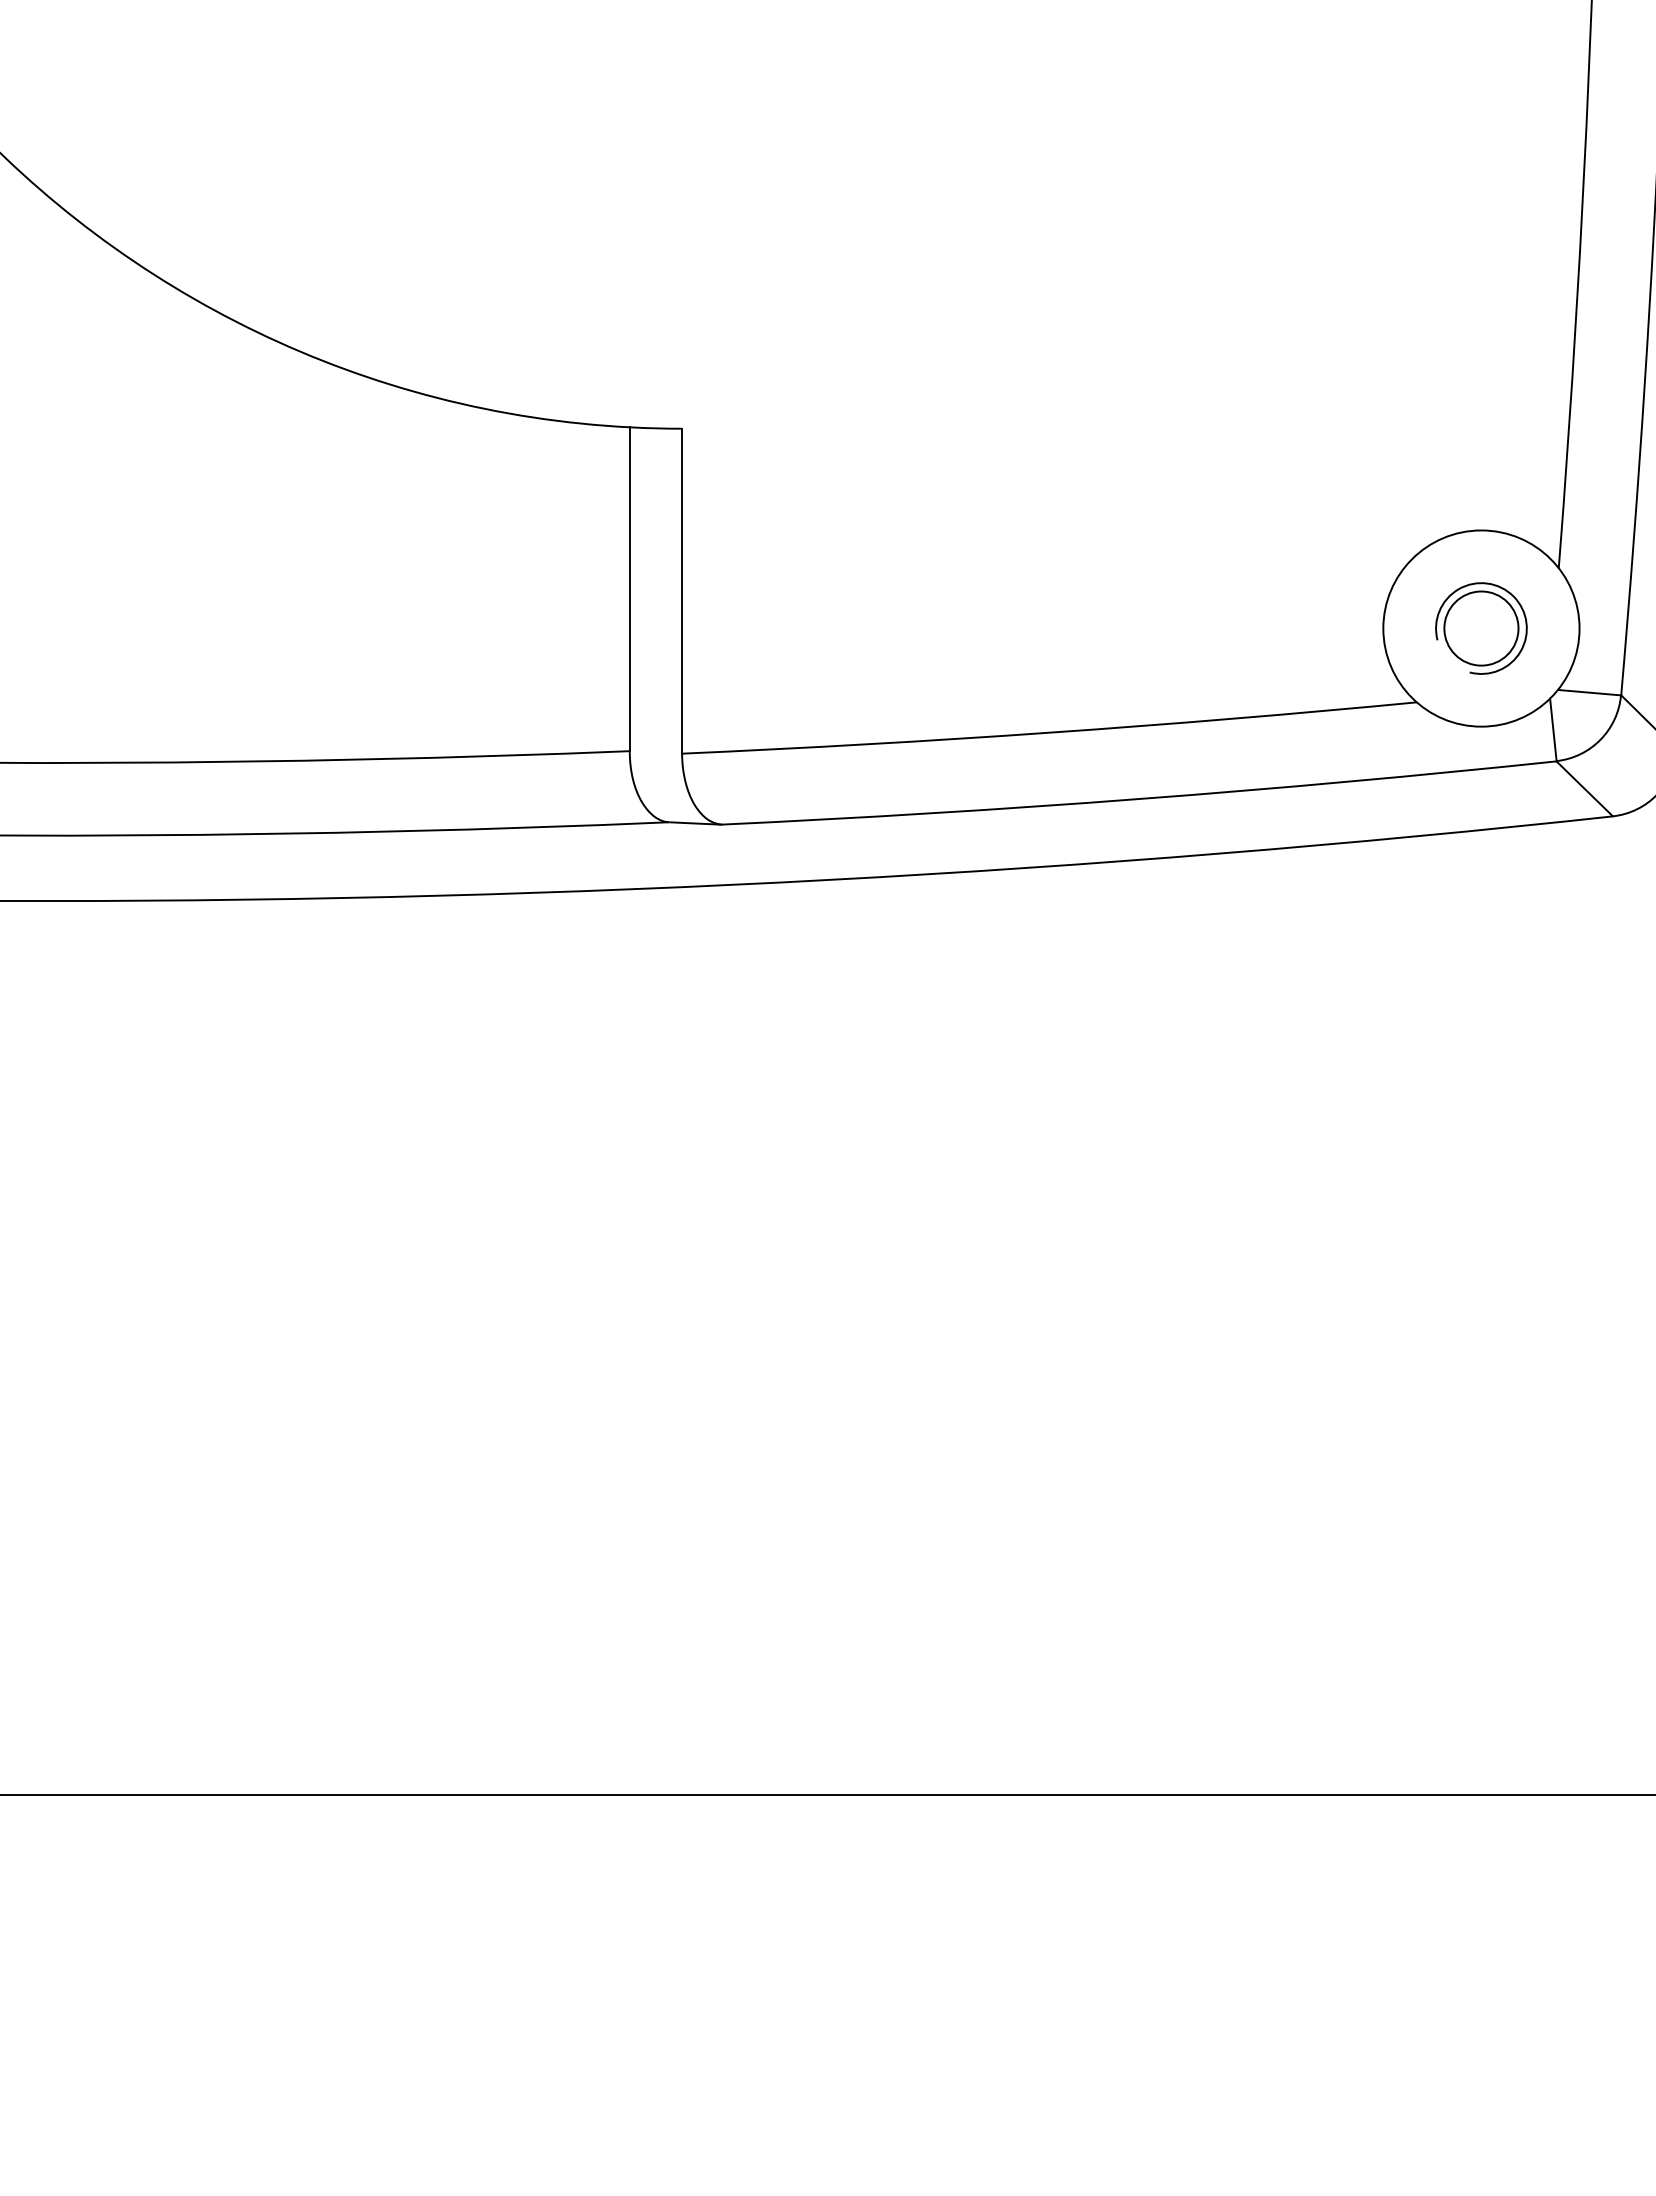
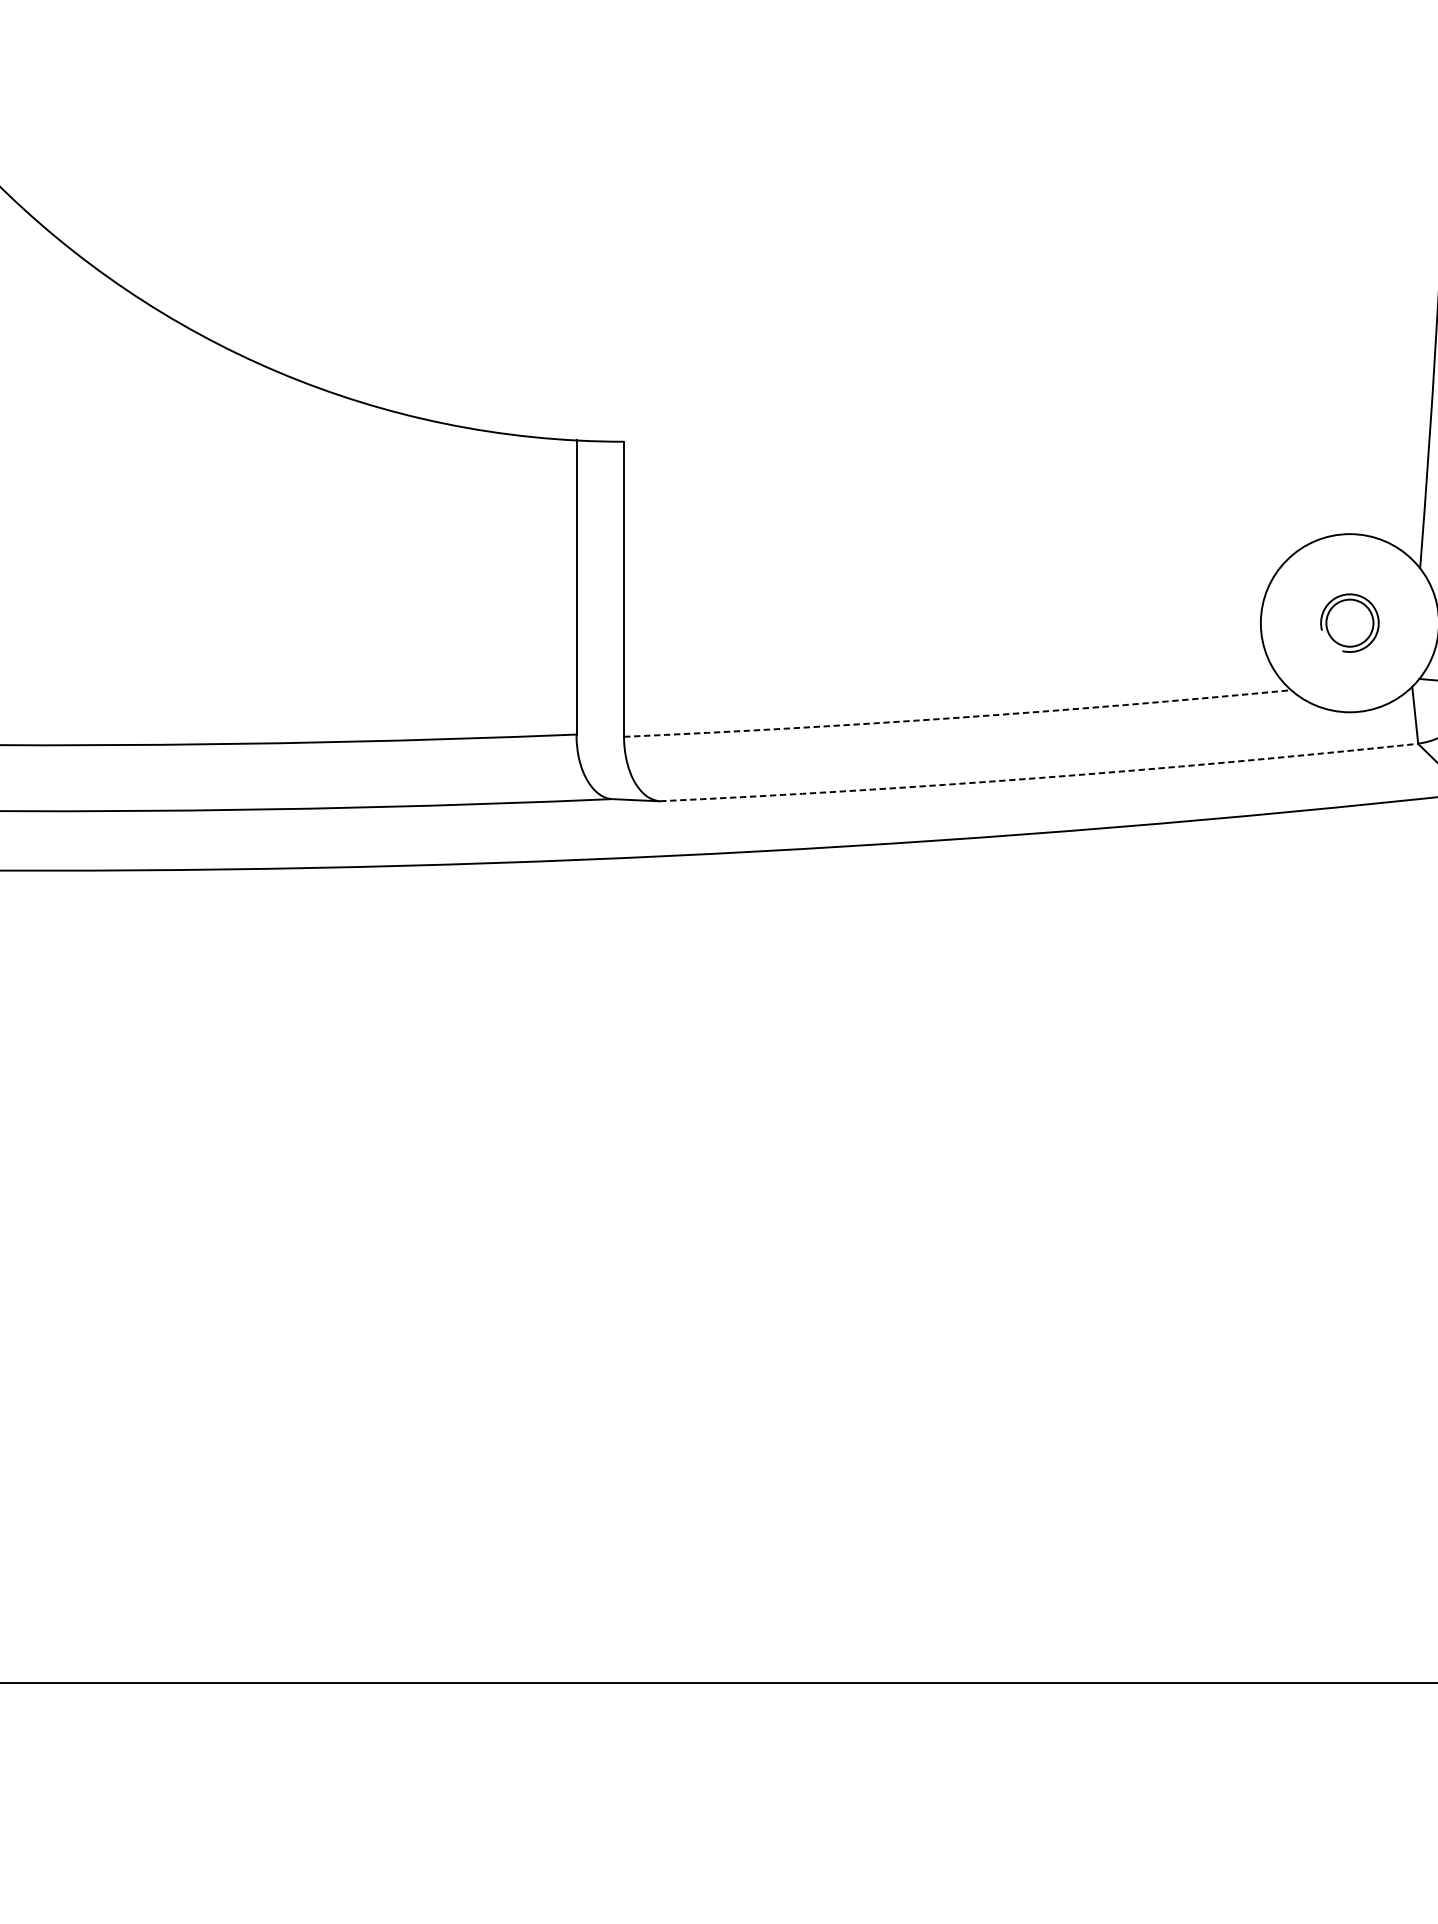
part: (1481, 628) -> (1349, 623), size x0.7
arc: (1049, 732) -> (957, 717), solid -> dashed
arc: (1139, 799) -> (1039, 778), solid -> dashed

